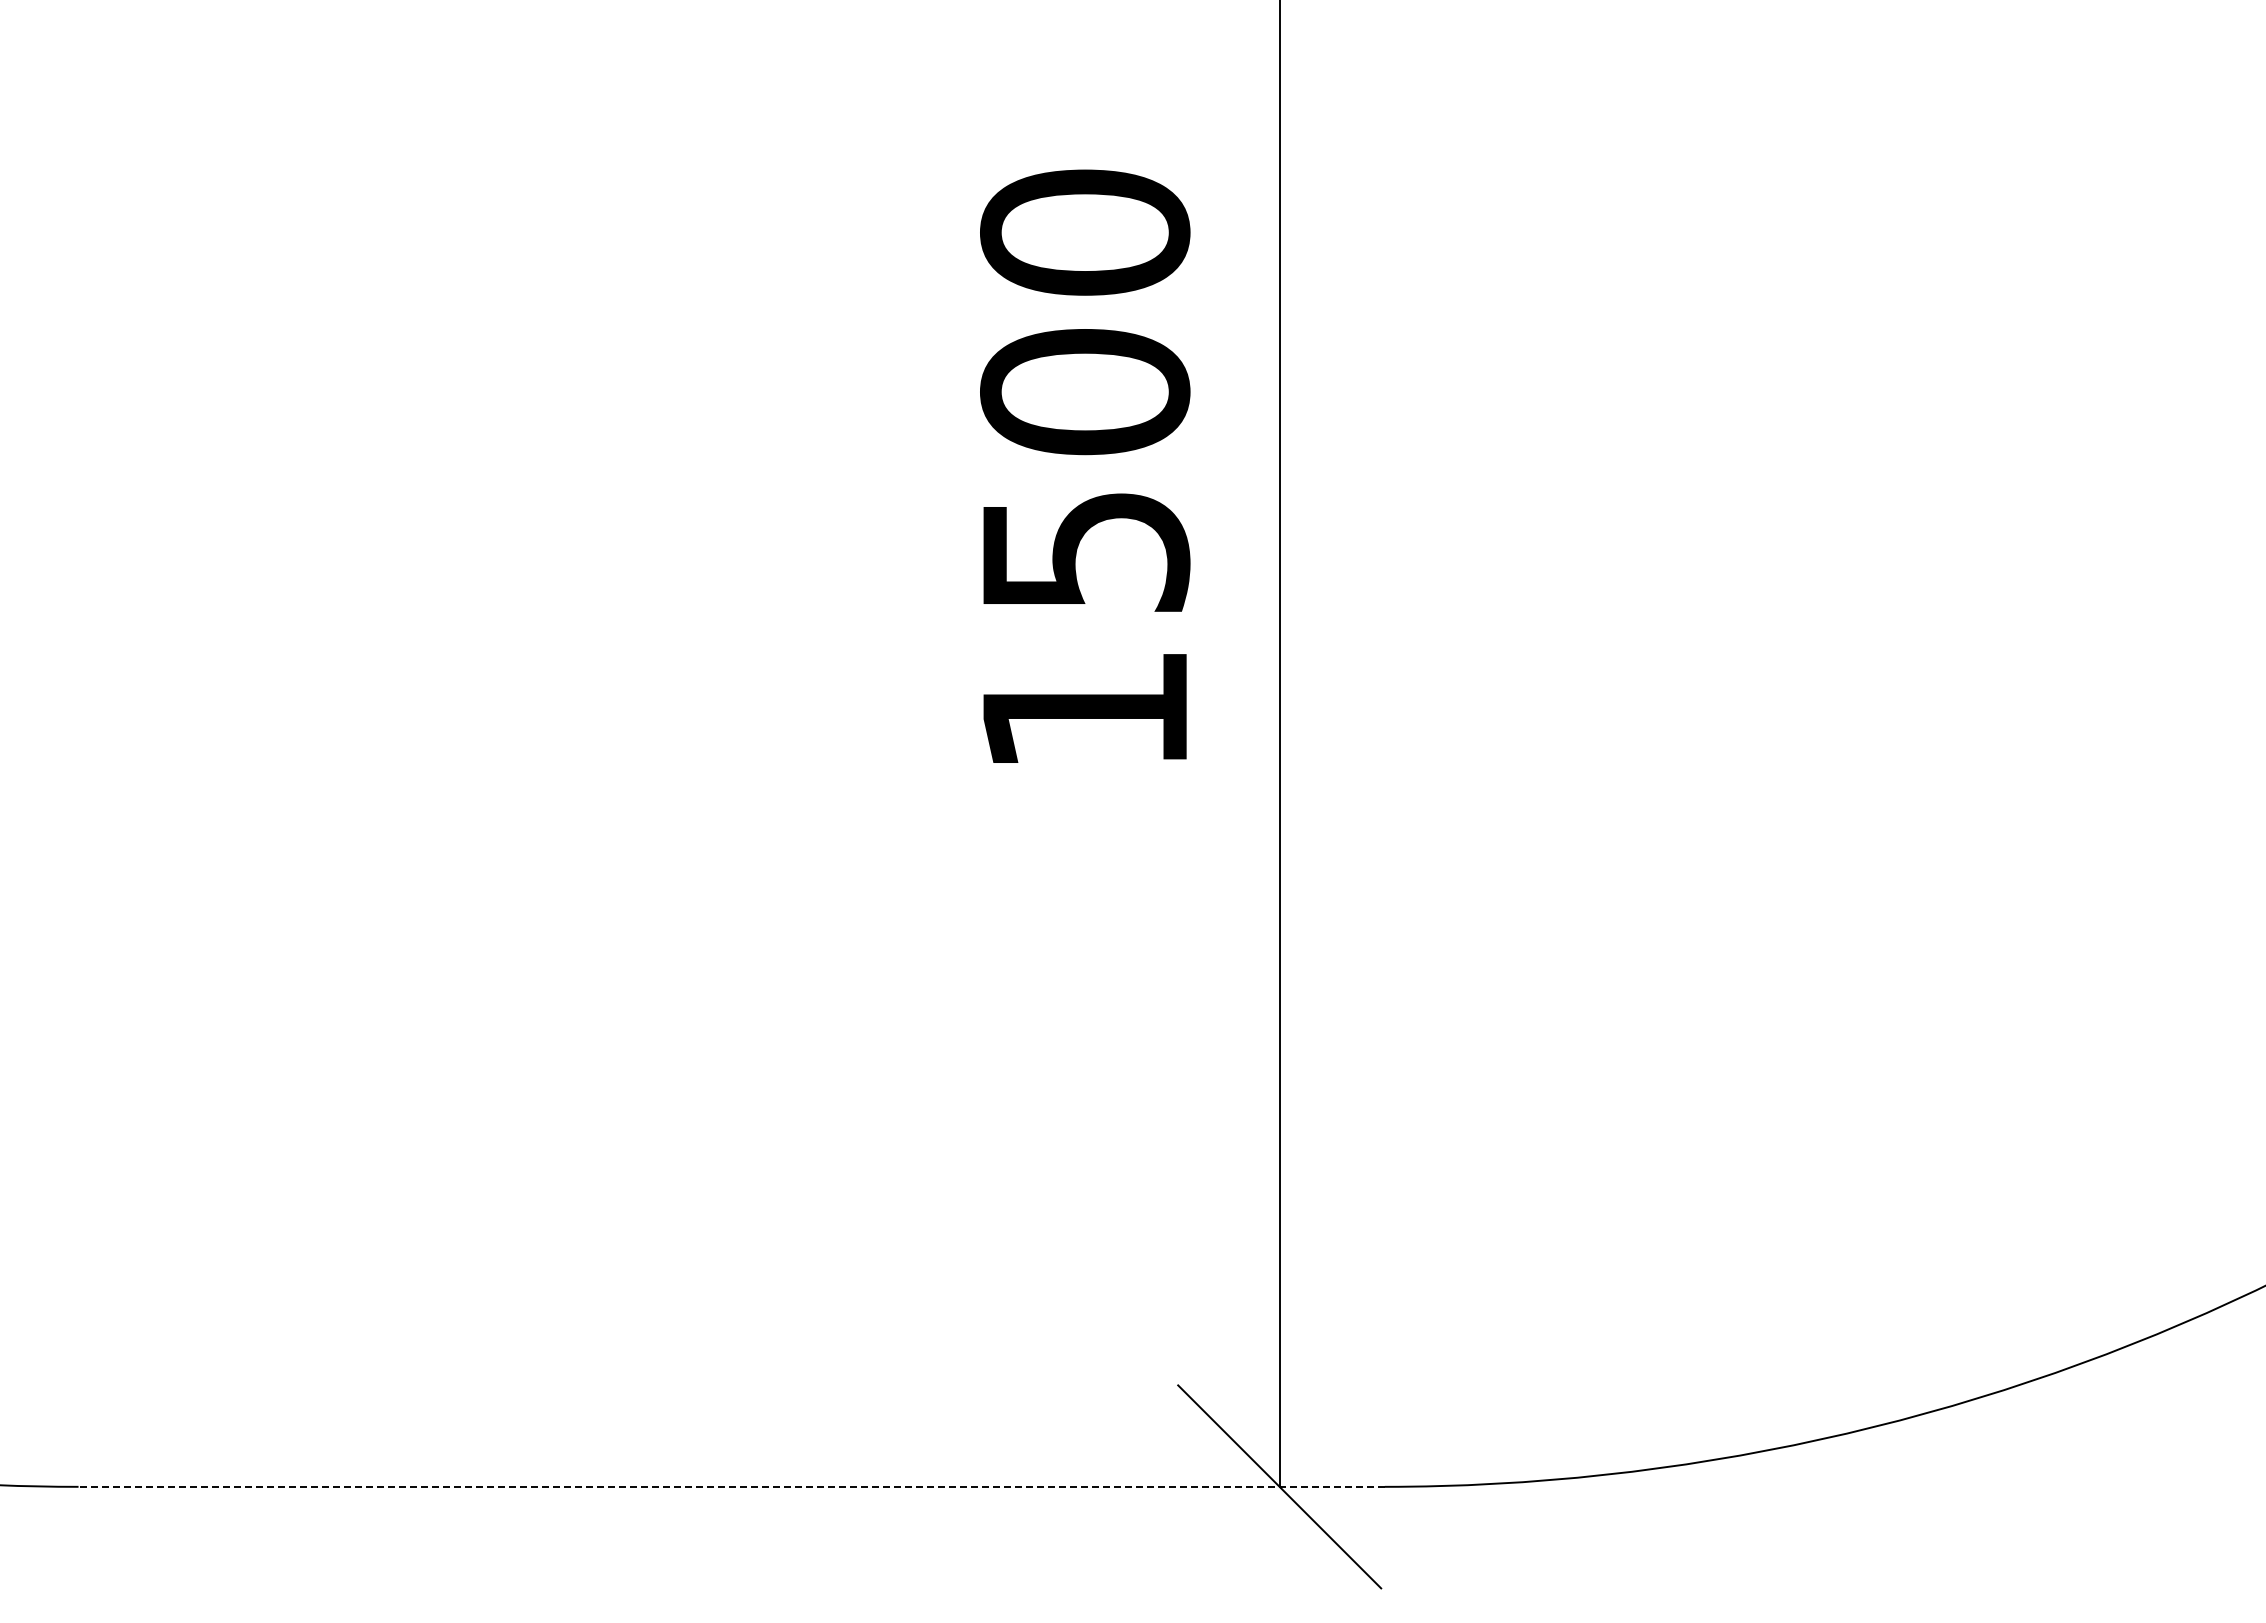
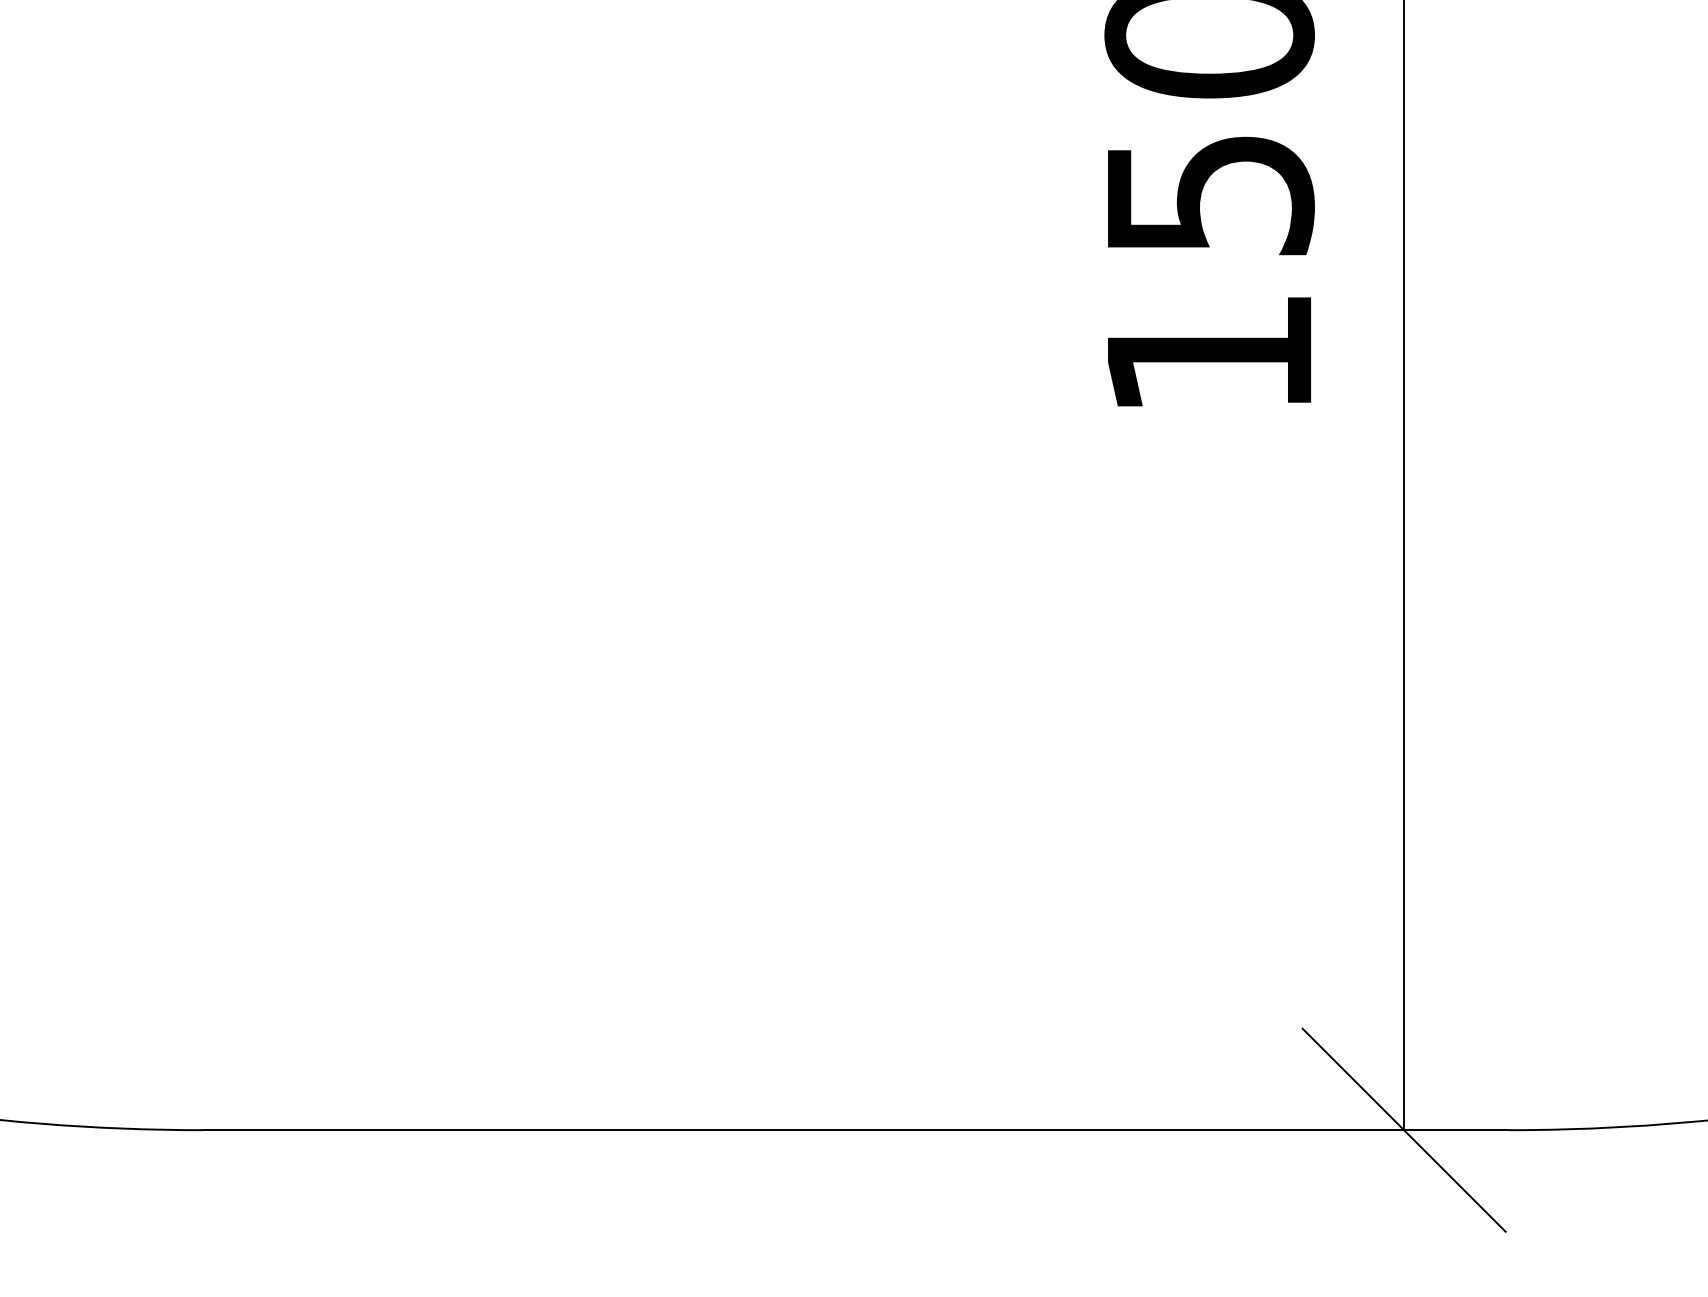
line: (731, 1486) -> (855, 1129), dashed -> solid

